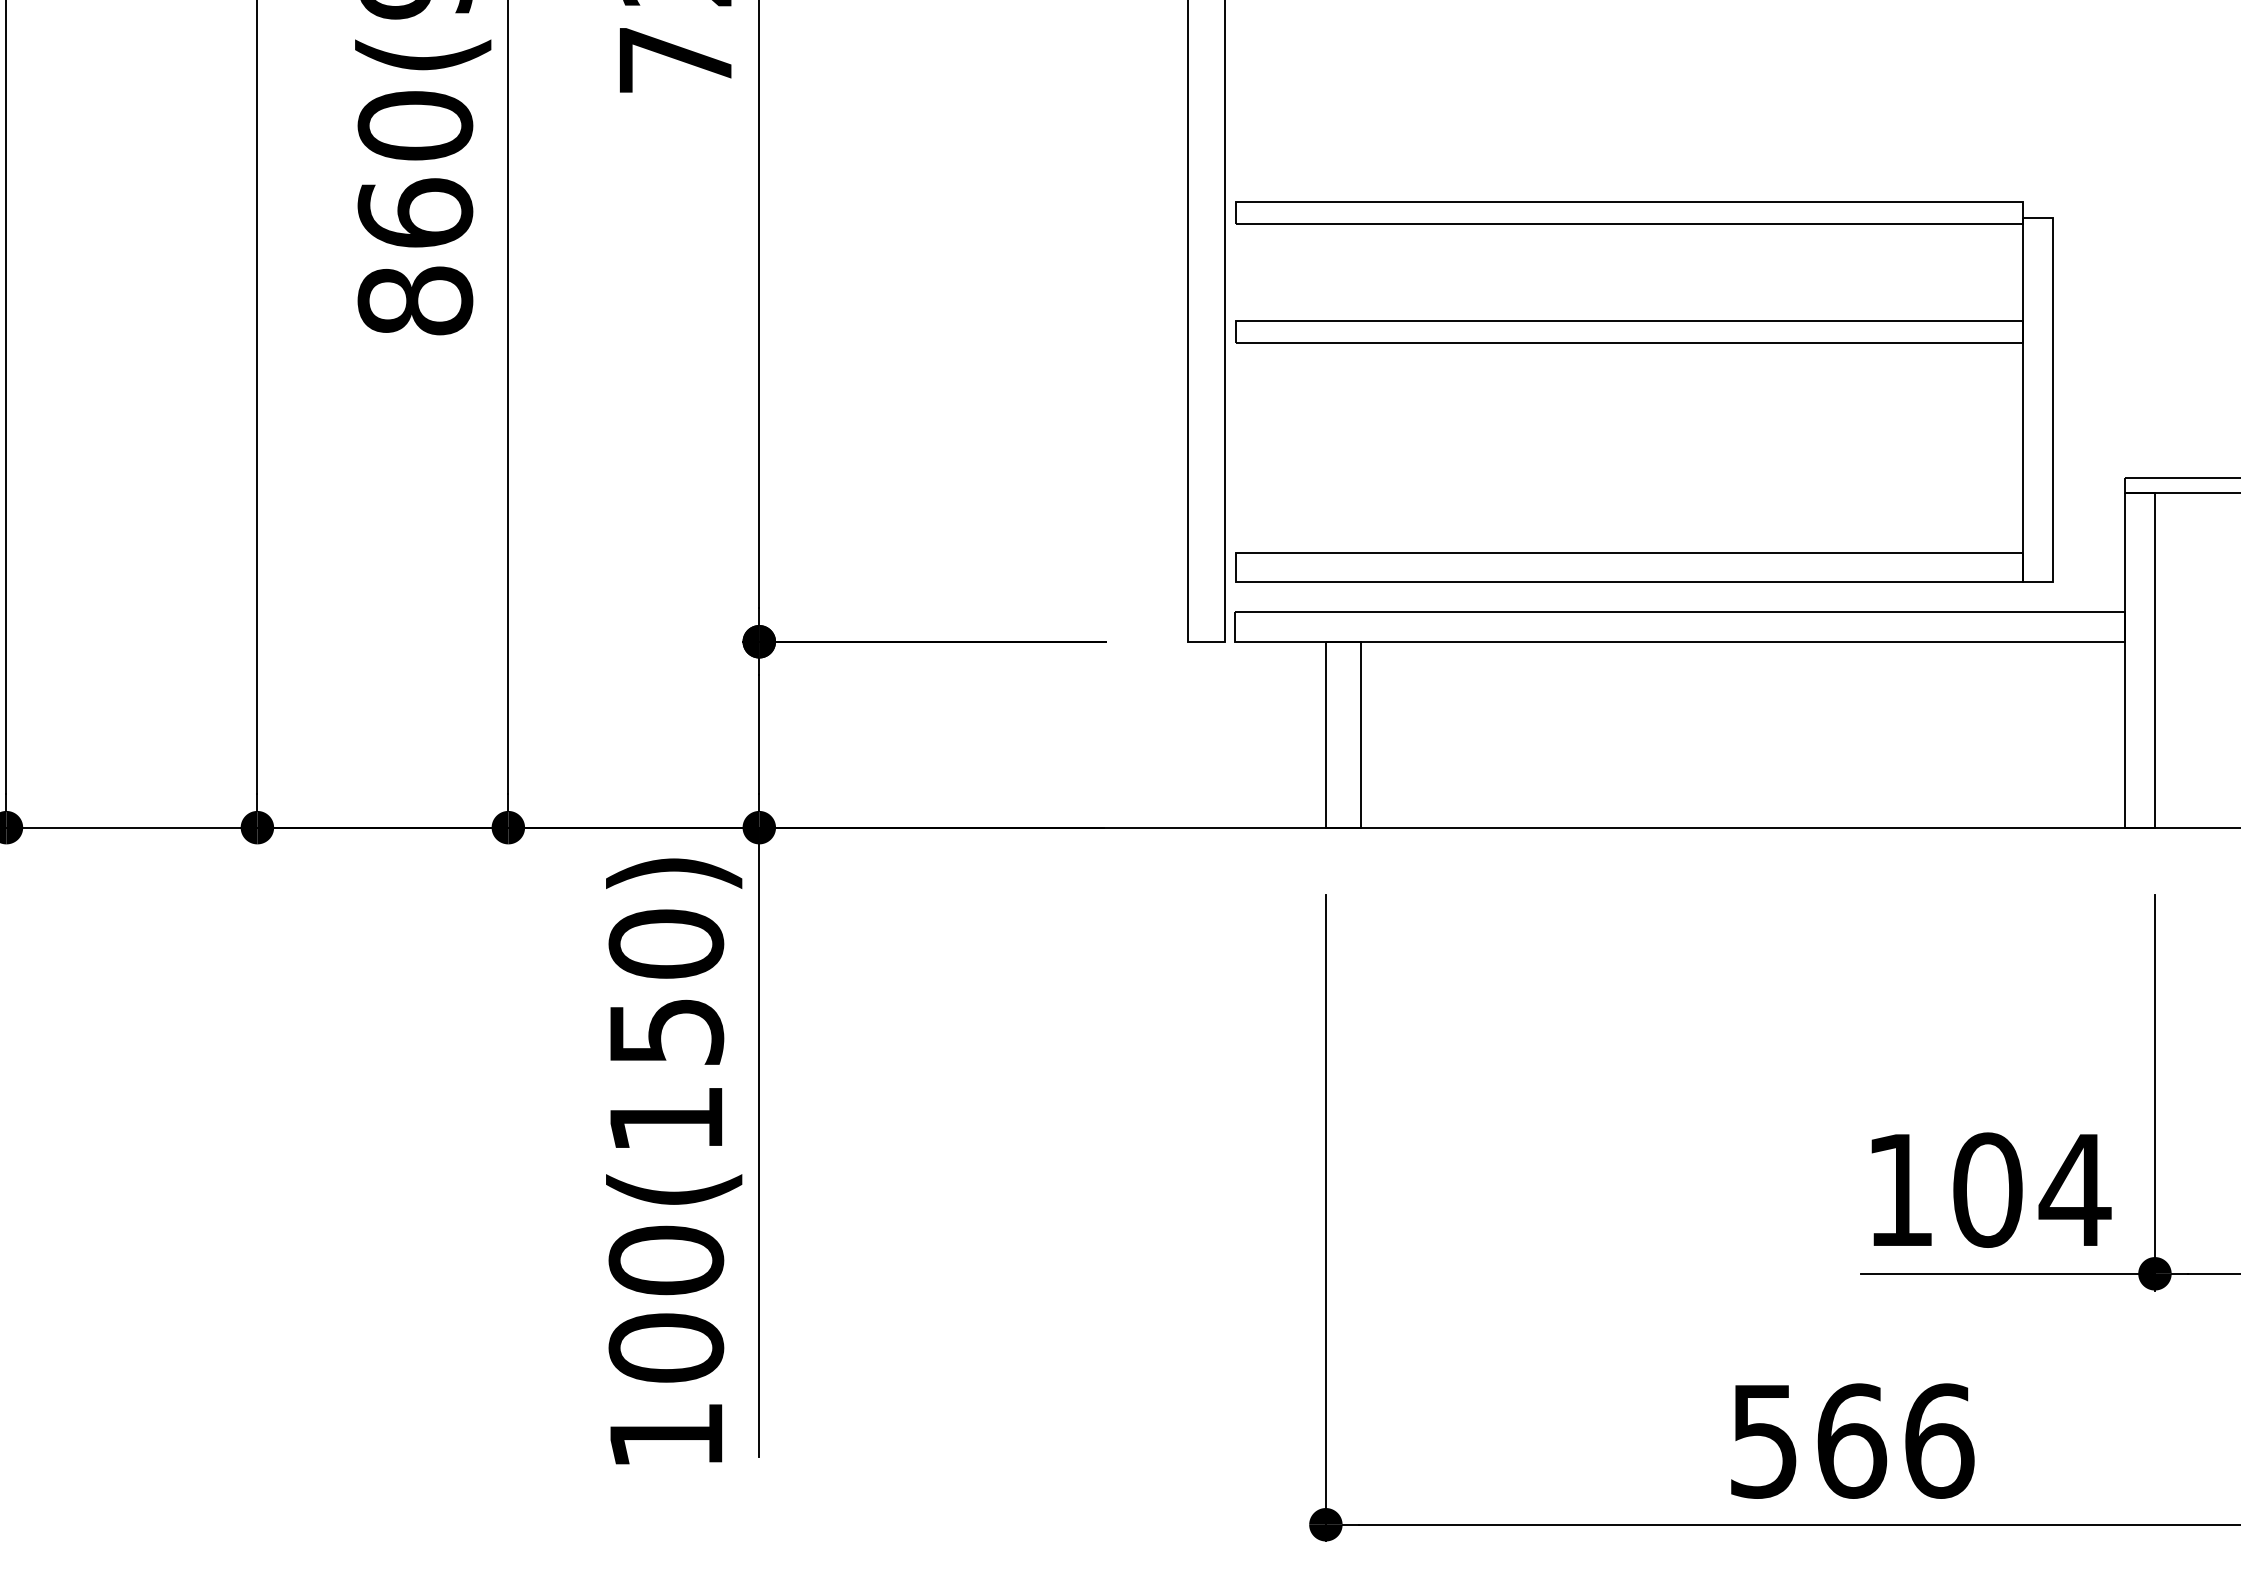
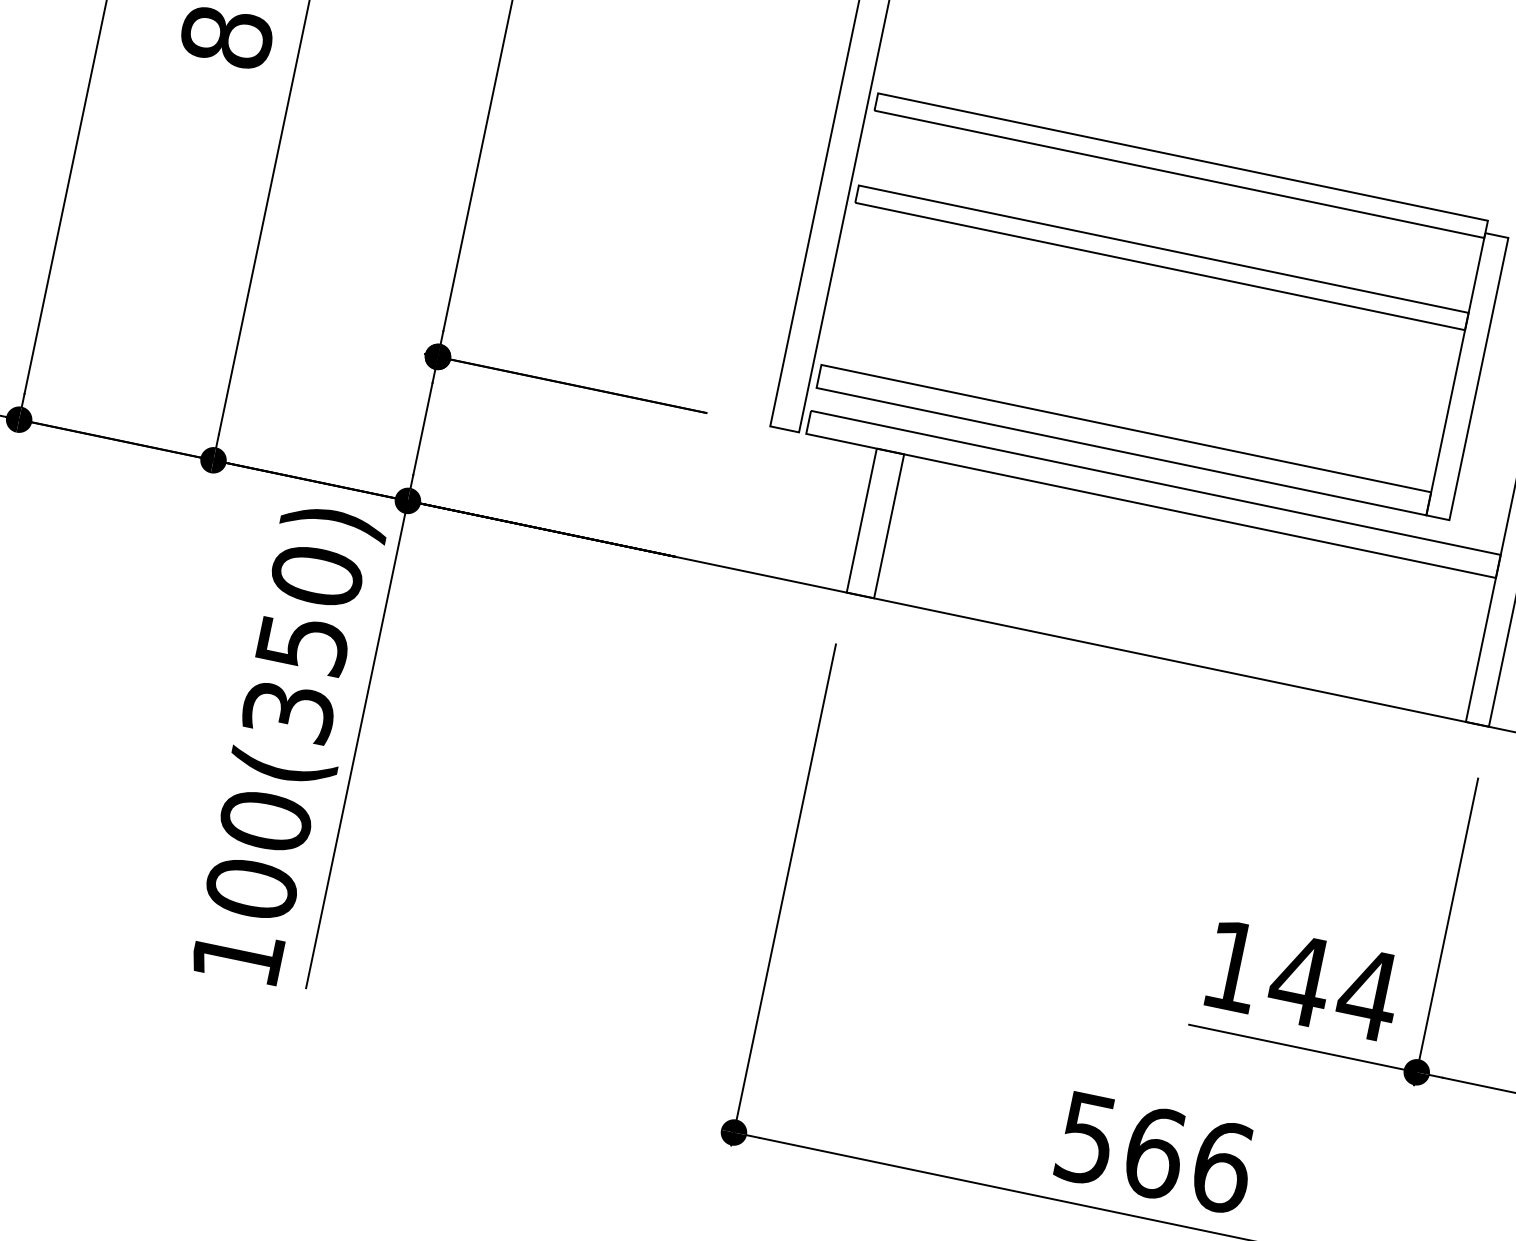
text: (666, 1119) -> (288, 711), 100(150) -> 100(350)
text: (1987, 1189) -> (1300, 979), 104 -> 144

